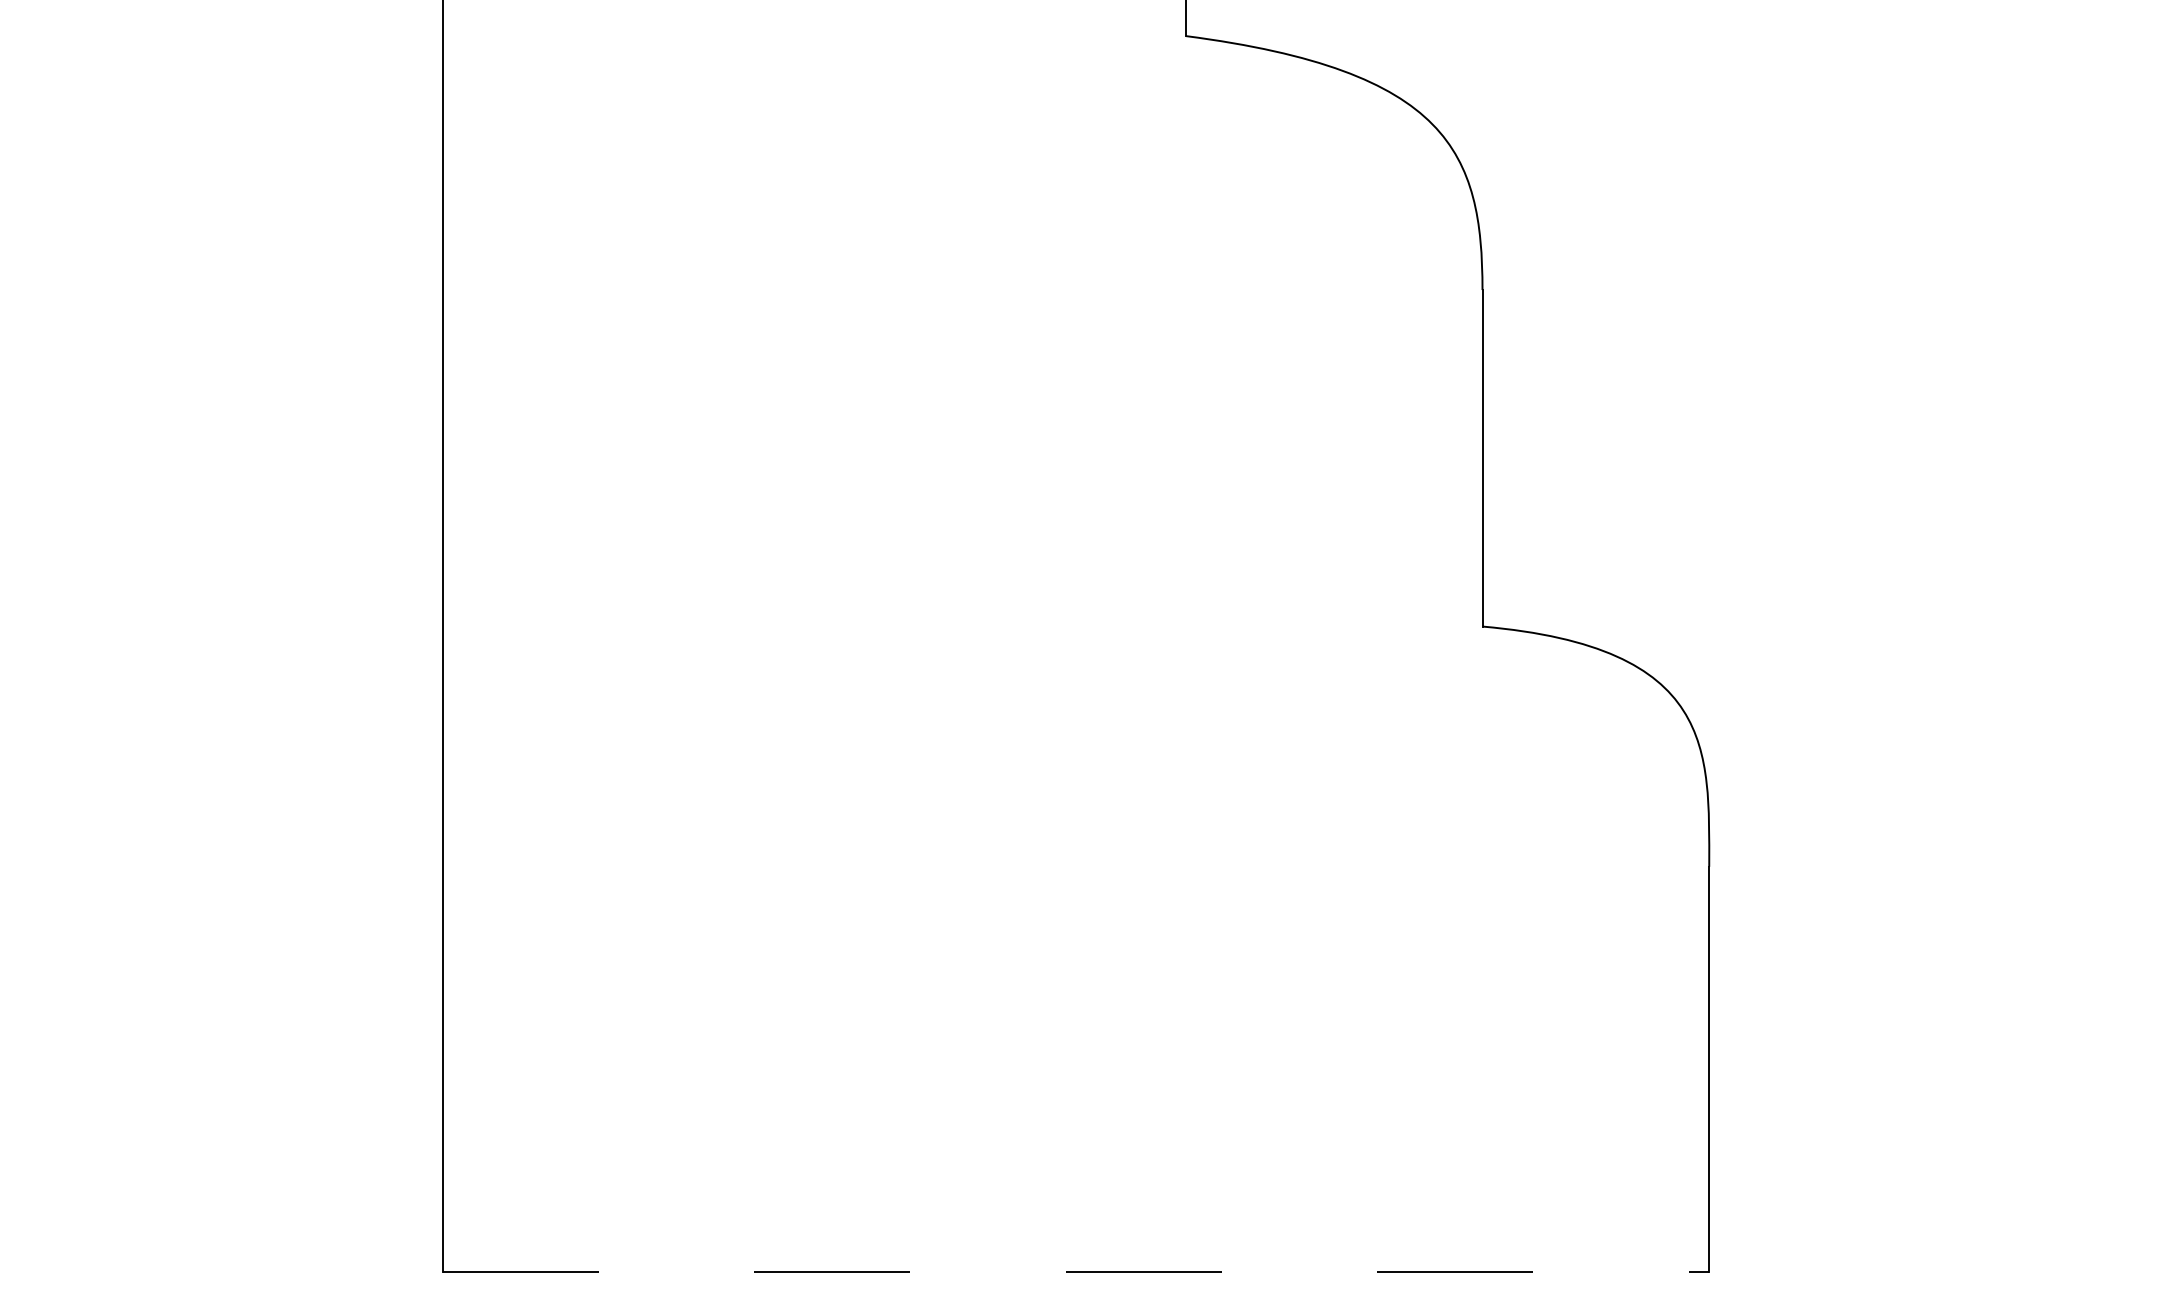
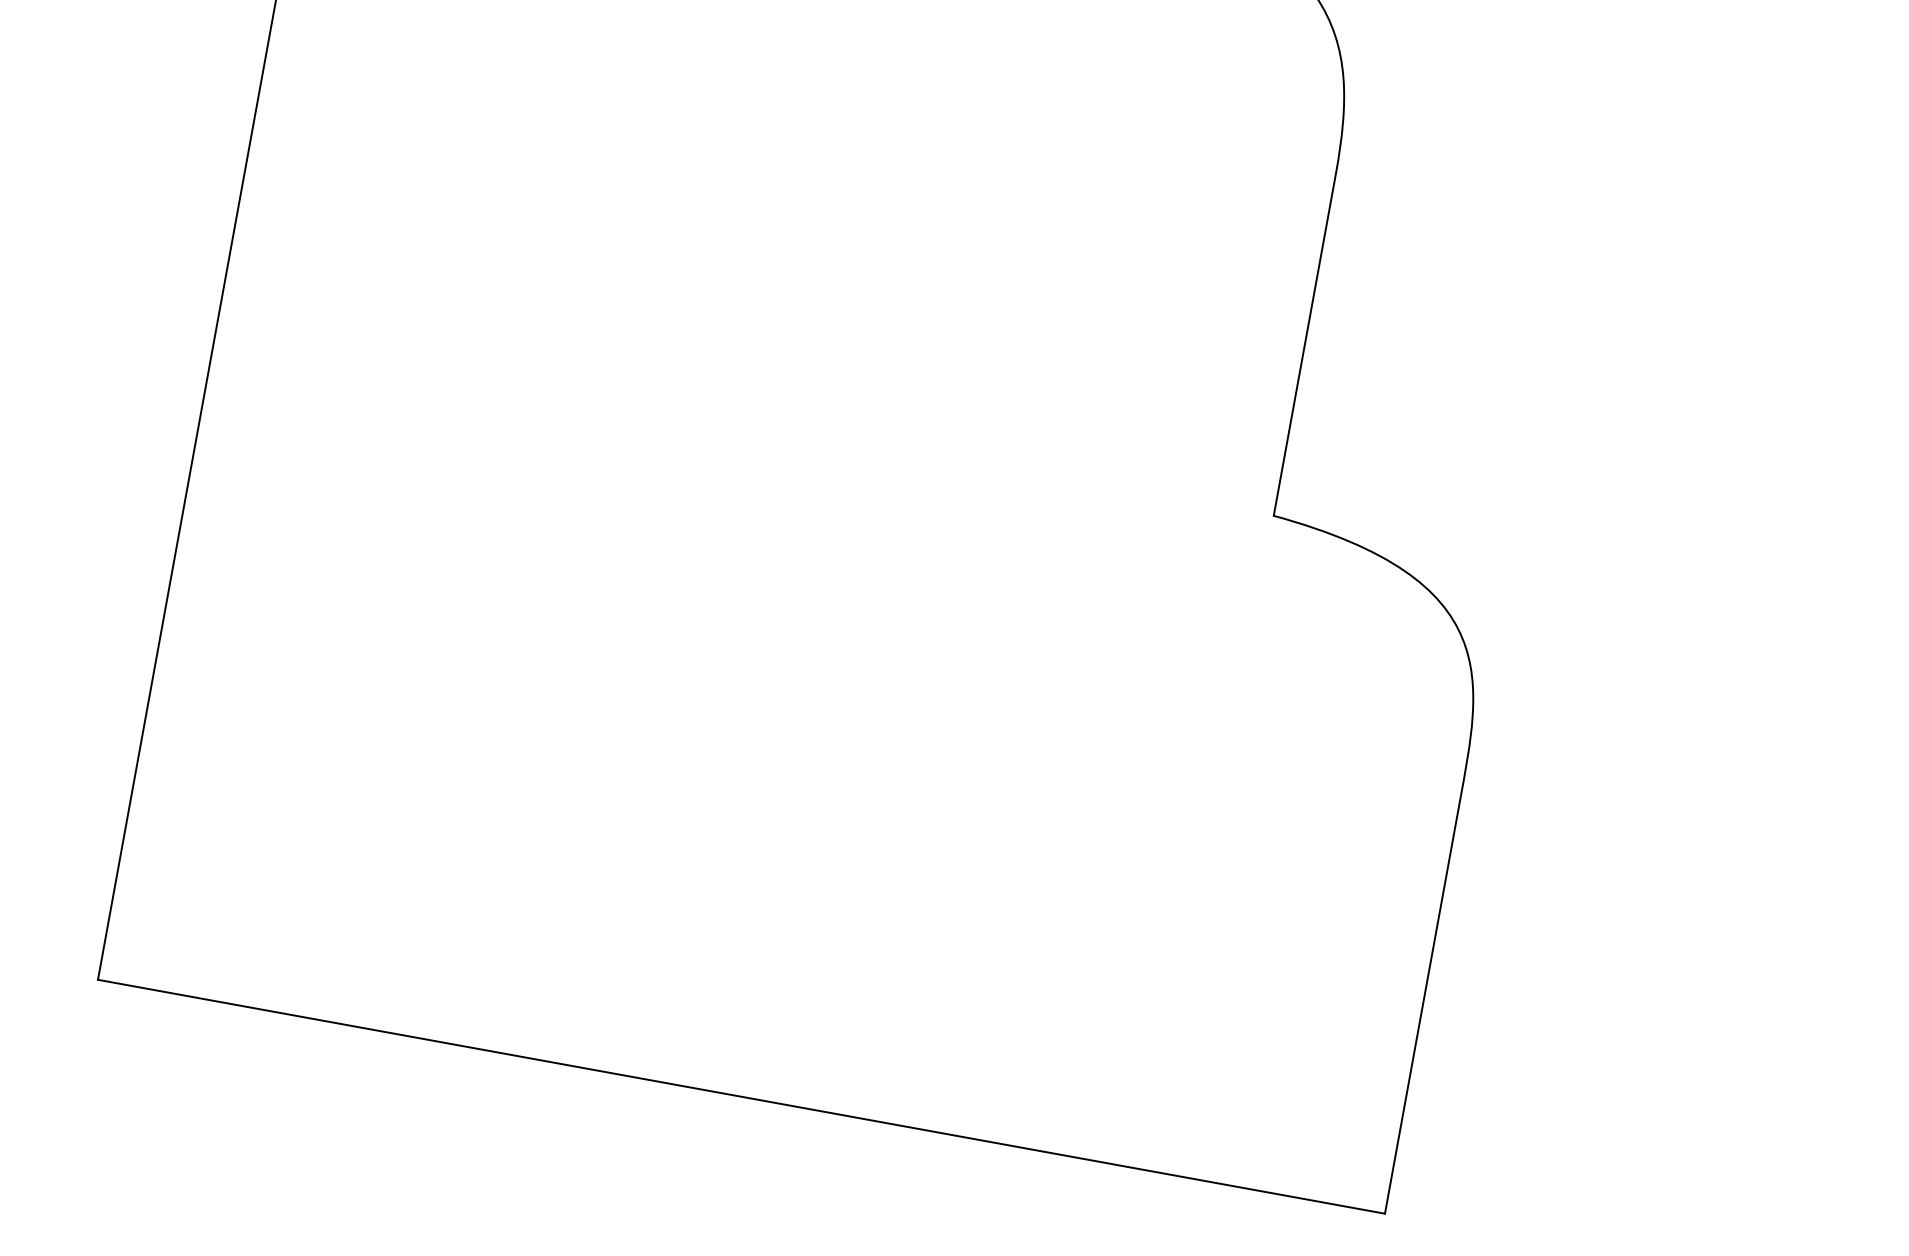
line: (1076, 1272) -> (741, 1097), dashed -> solid

